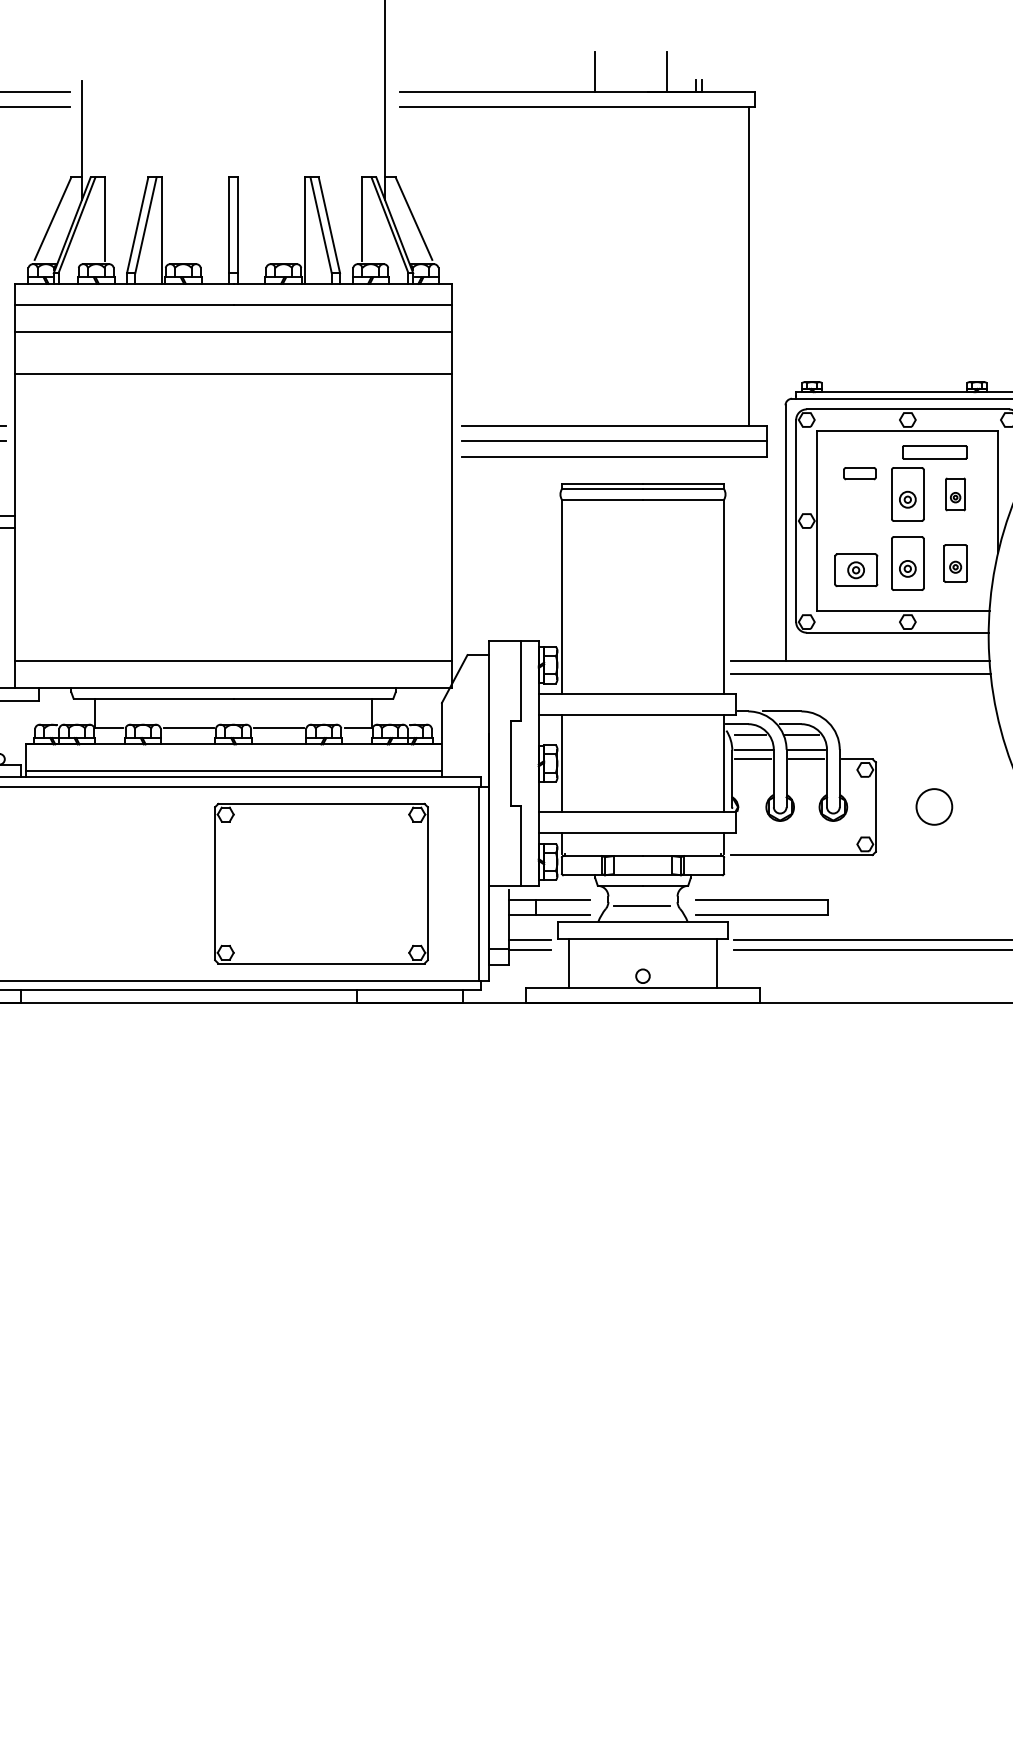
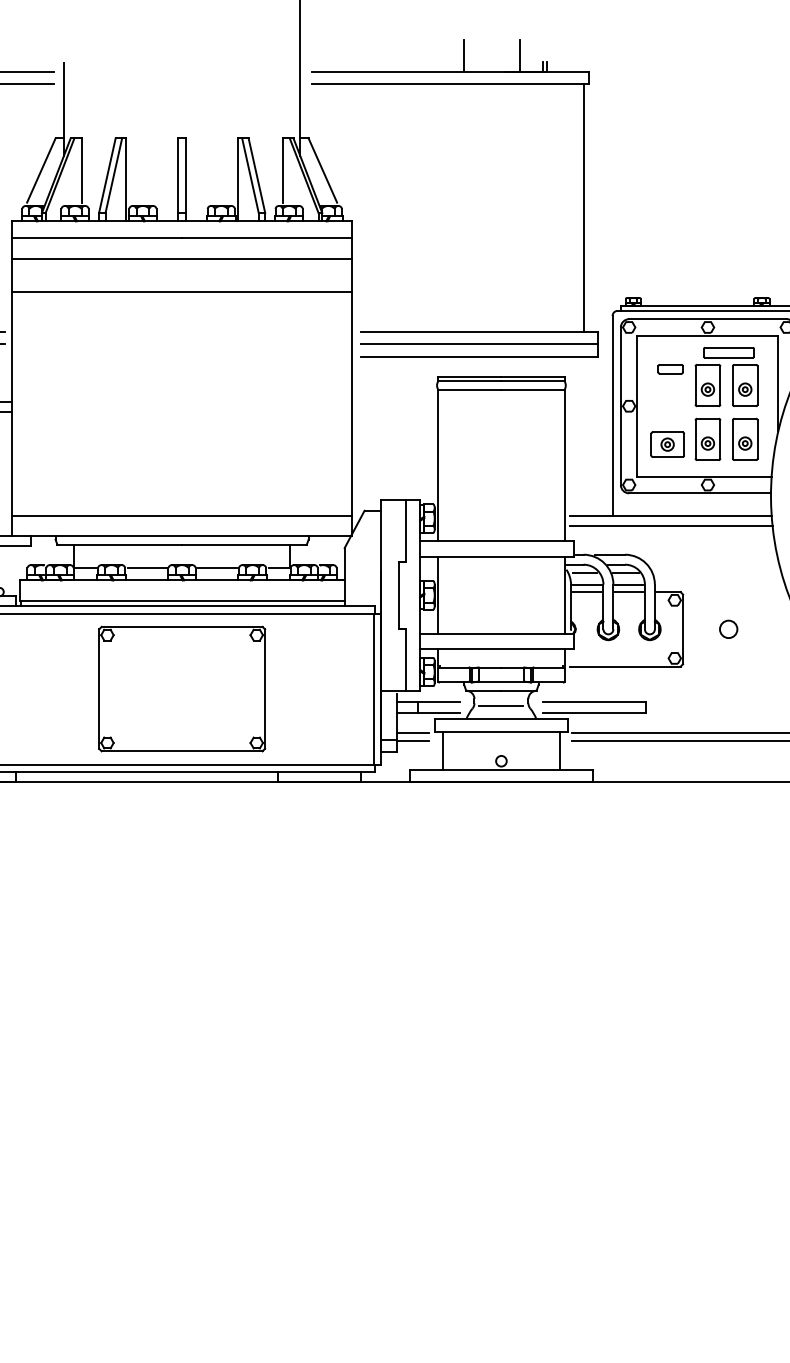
part: (955, 494) -> (745, 385), size x1.67
part: (955, 563) -> (745, 439), size x1.43
circle: (934, 807) -> (728, 629), size x0.62
part: (321, 883) -> (182, 688), moved

